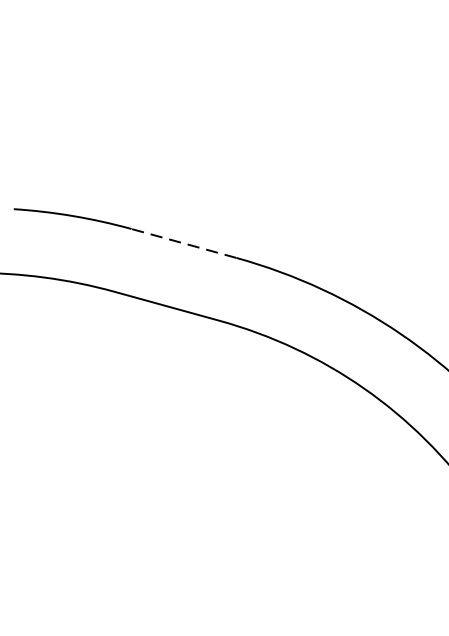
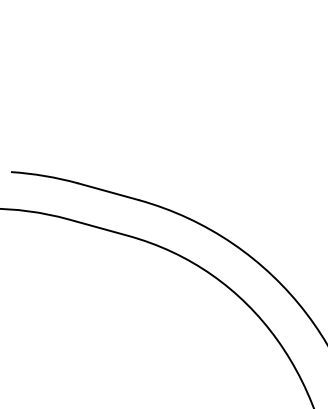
line: (183, 243) -> (108, 191), dashed -> solid

